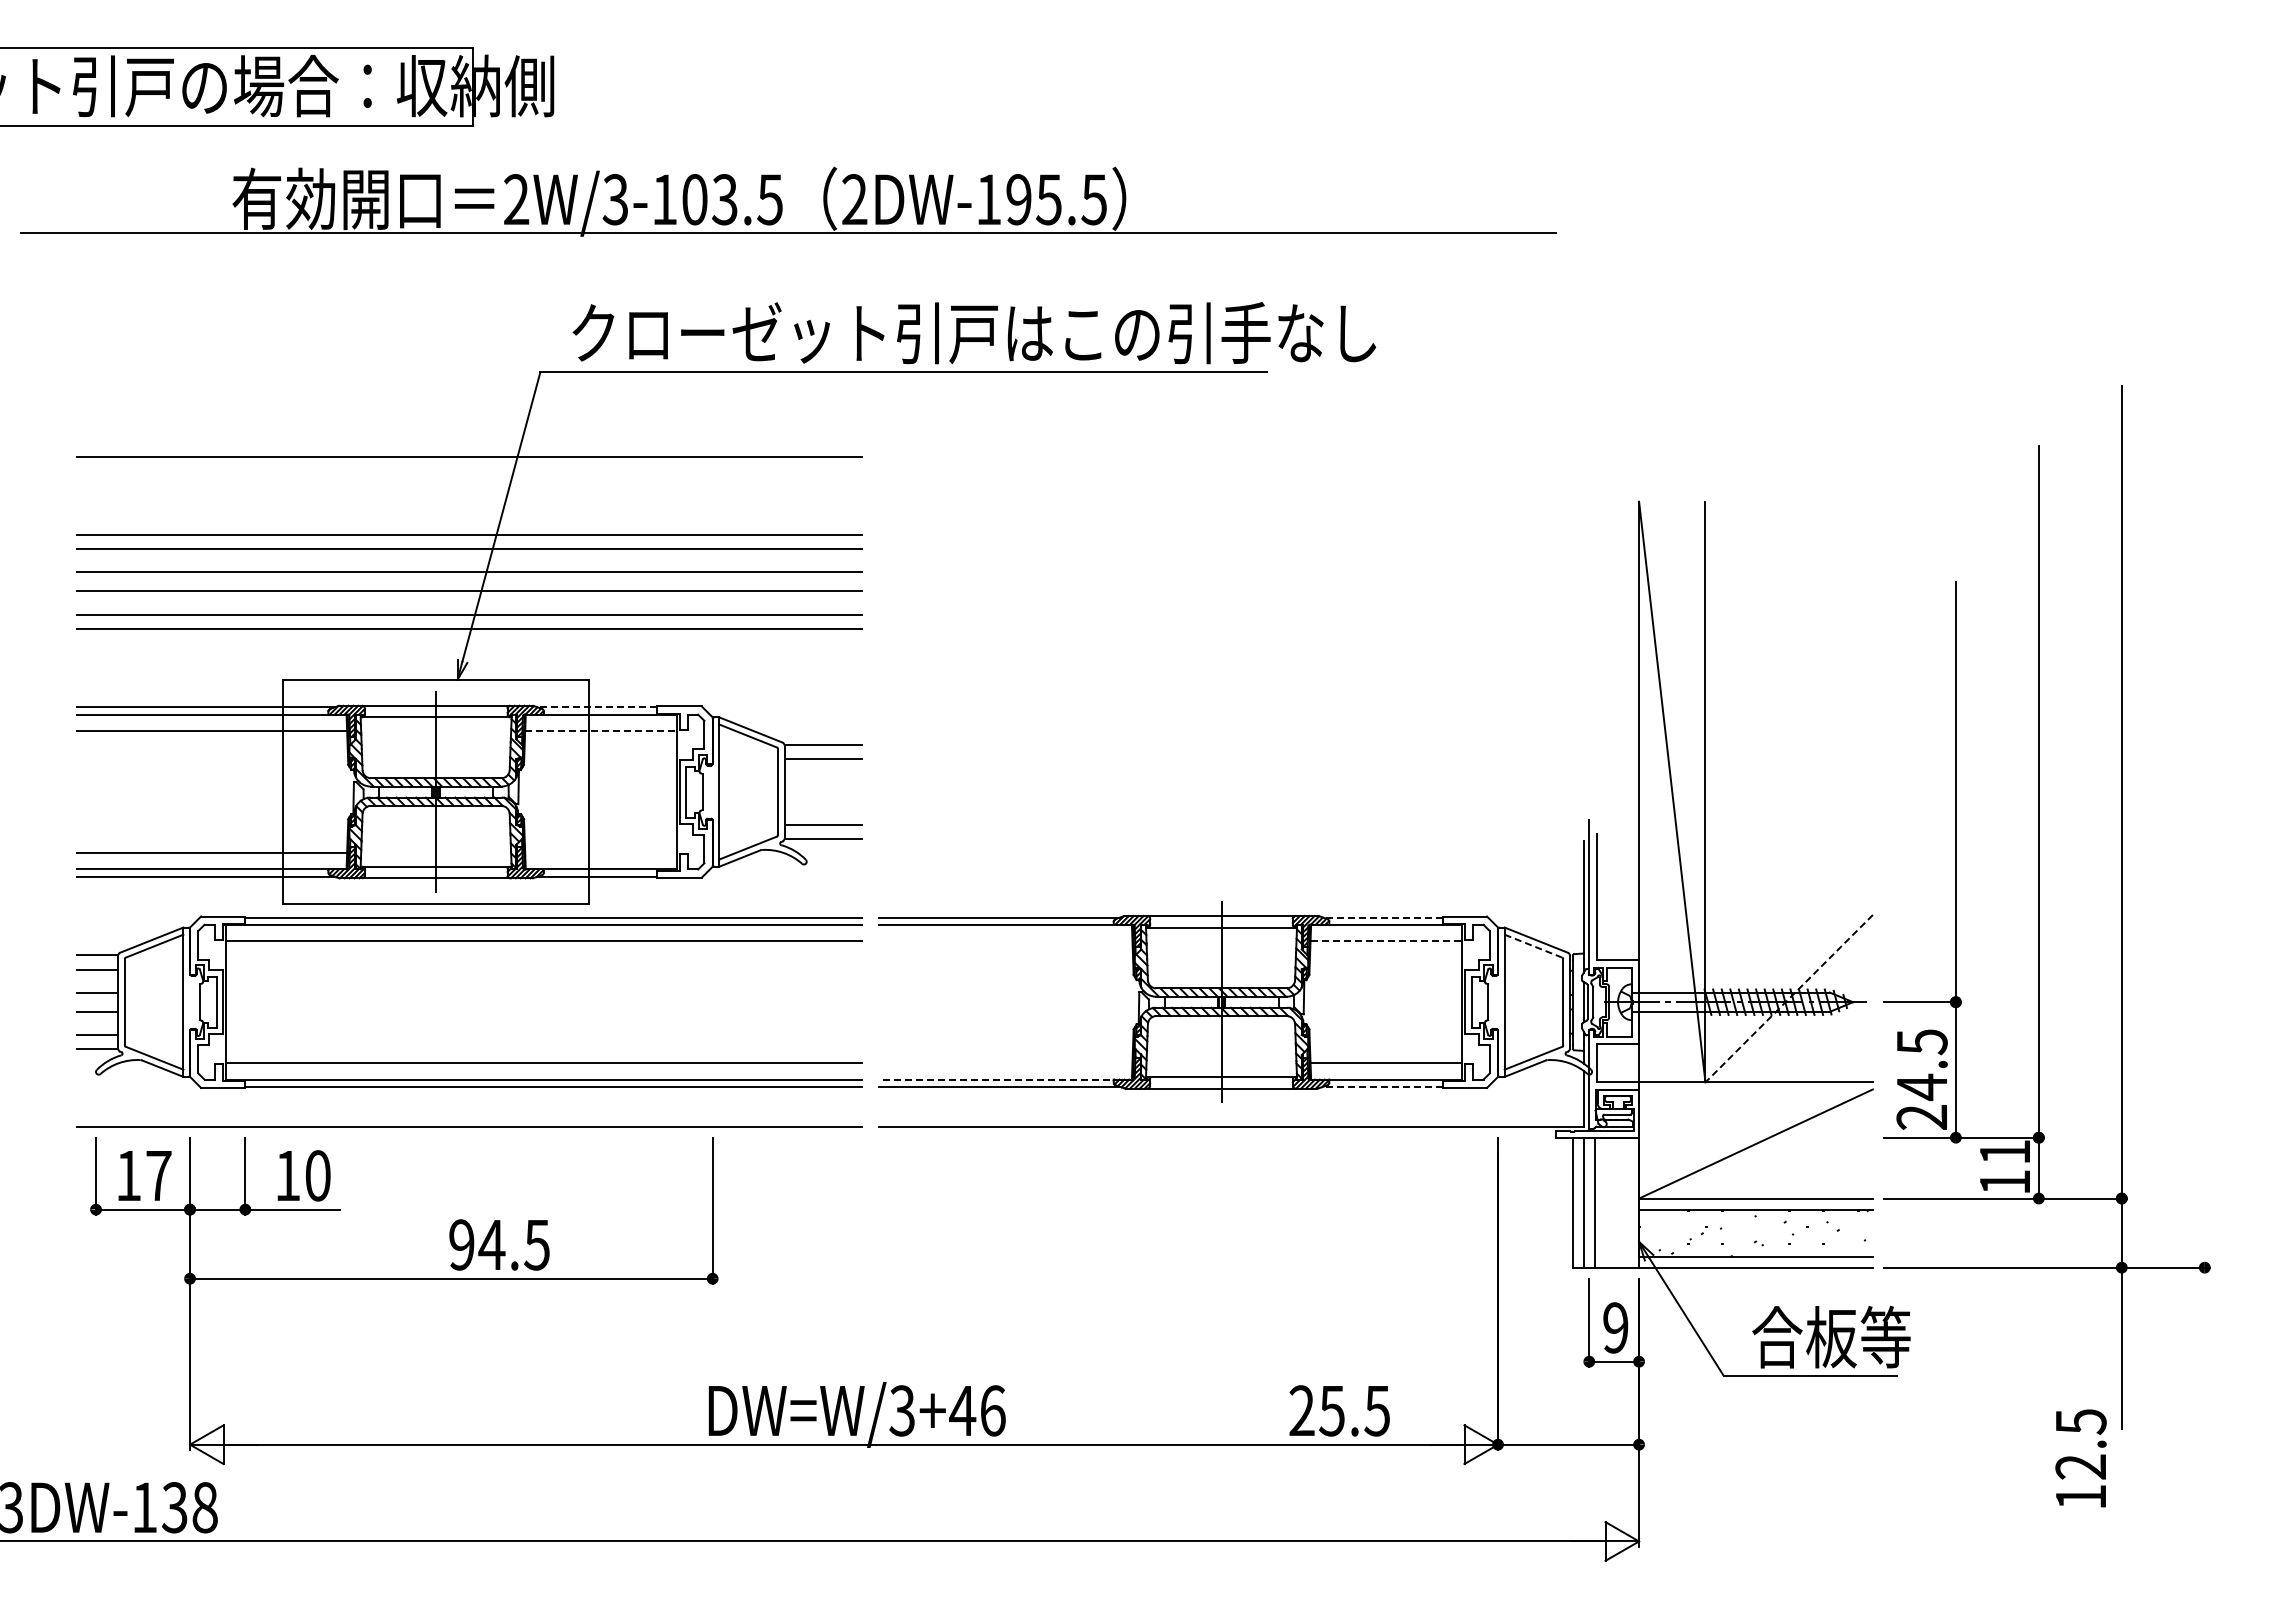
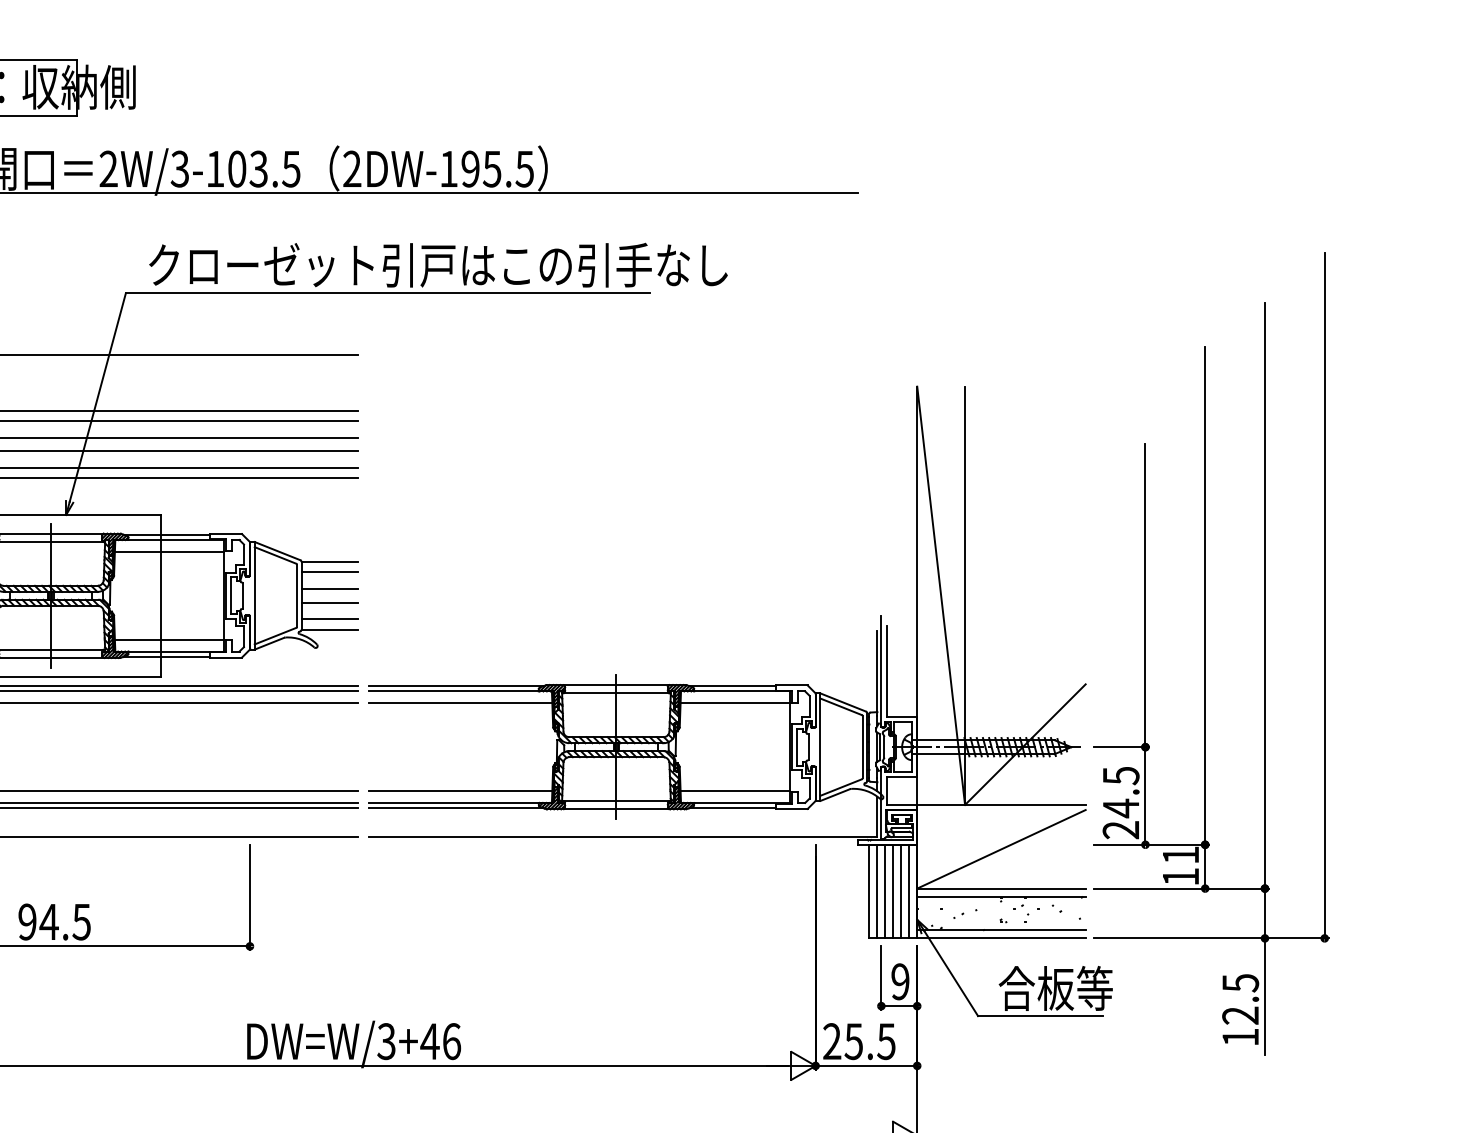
line: (597, 707) -> (166, 534), dashed -> solid
line: (600, 731) -> (169, 552), dashed -> solid
line: (823, 782) -> (329, 588), added
line: (2204, 791) -> (1324, 595), added
line: (823, 801) -> (329, 602), added
line: (600, 852) -> (169, 639), added
line: (1382, 917) -> (732, 686), dashed -> solid
line: (1005, 941) -> (460, 703), added
line: (1386, 941) -> (735, 703), dashed -> solid
line: (1533, 946) -> (841, 707), dashed -> solid
line: (1788, 999) -> (1024, 745), dashed -> solid
line: (1005, 1063) -> (460, 791), added
line: (1005, 1079) -> (460, 802), dashed -> solid
line: (1382, 1086) -> (732, 807), dashed -> solid
line: (1605, 1202) -> (893, 891), added
line: (1616, 1202) -> (900, 891), added
line: (1628, 1202) -> (909, 891), added
text: (499, 1244) -> (54, 921), moved
text: (1339, 1410) -> (859, 1041), moved
text: (2080, 1458) -> (1240, 1009), moved

